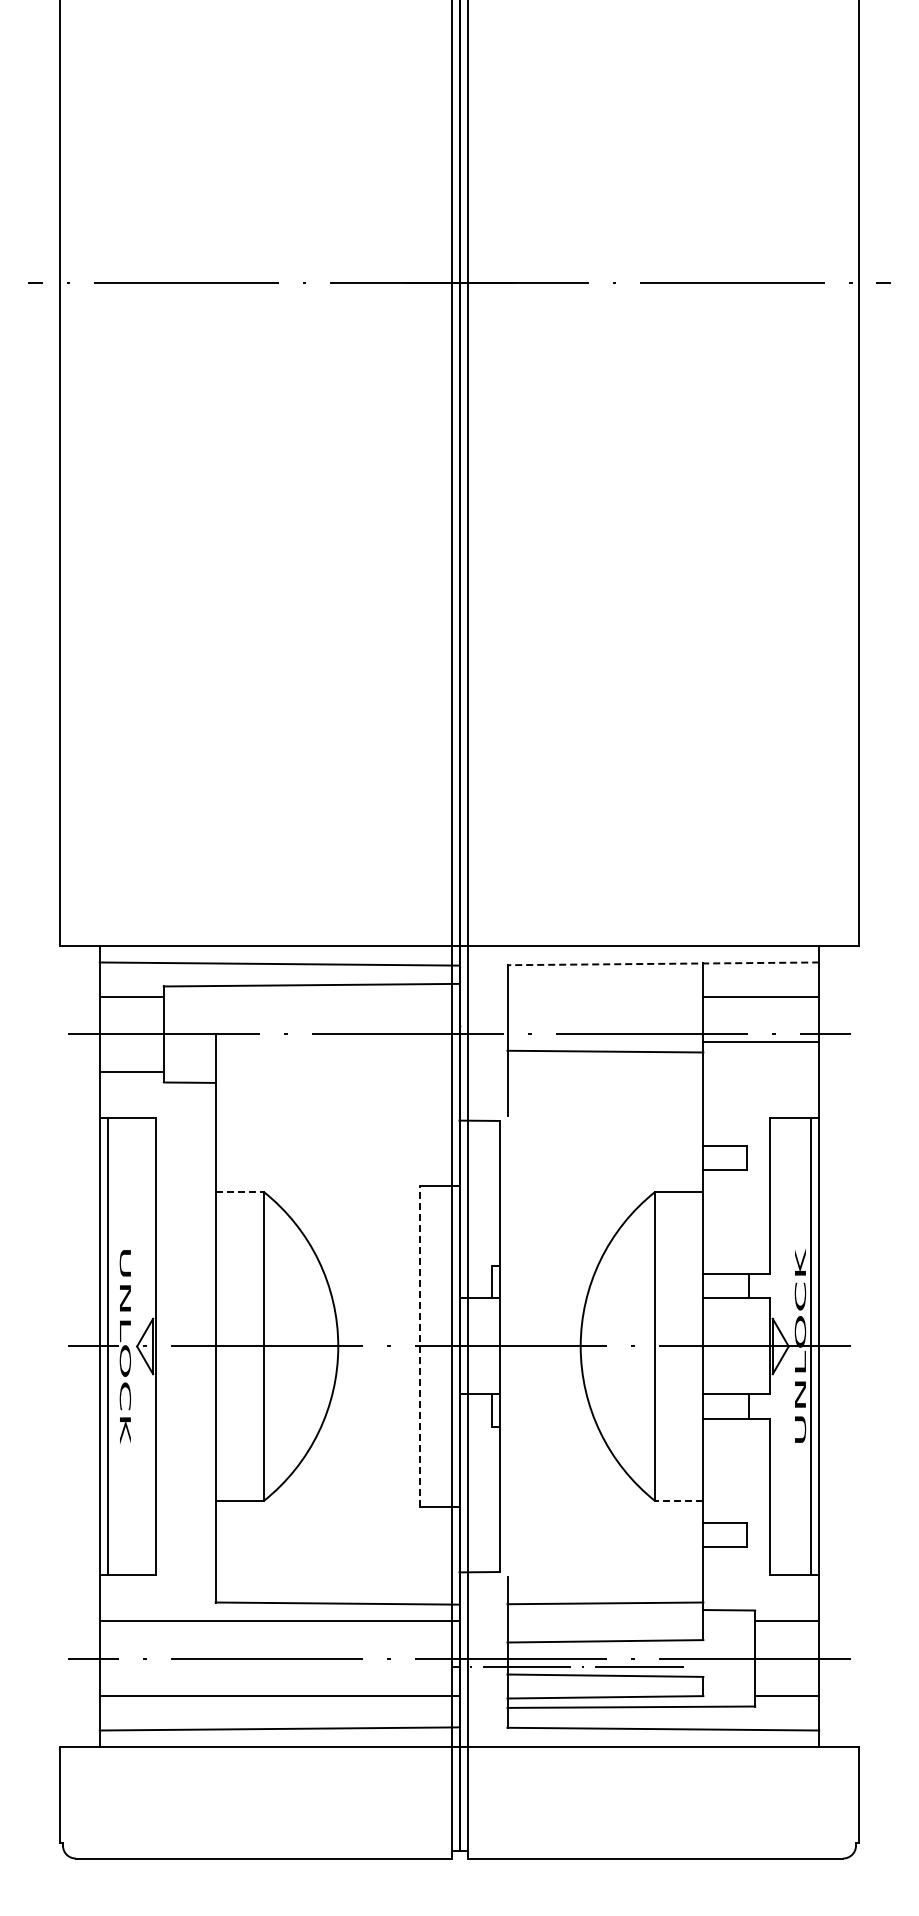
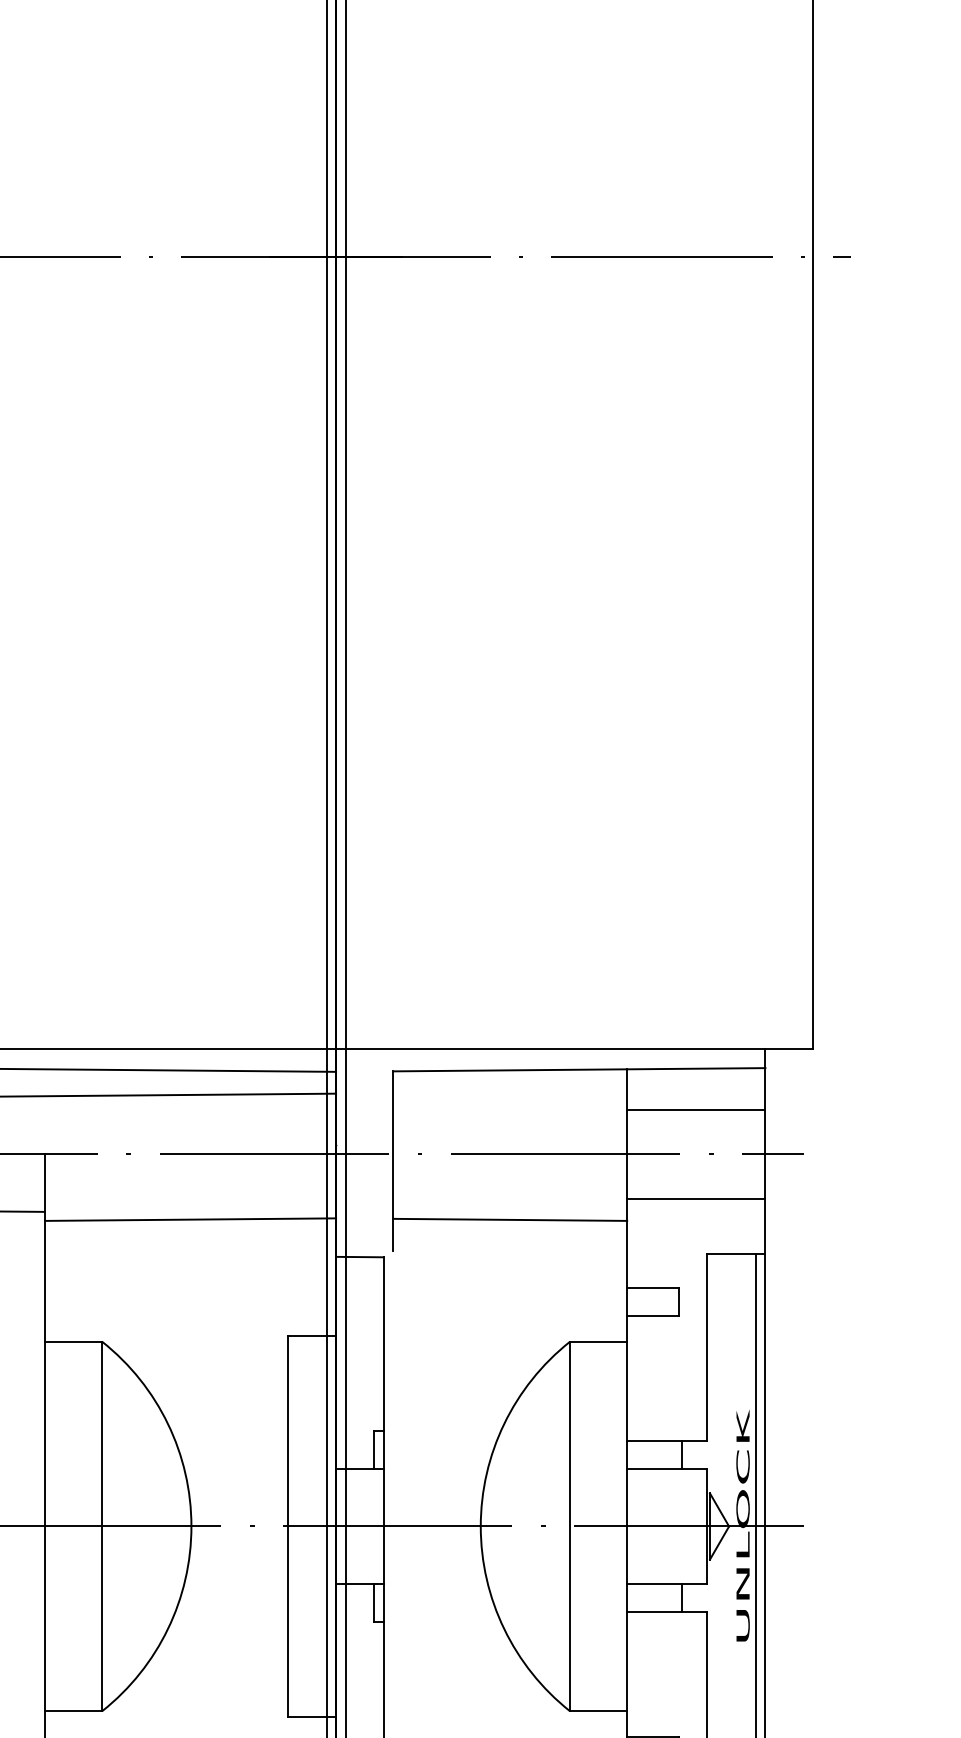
line: (663, 963) -> (579, 1069), dashed -> solid
line: (761, 1041) -> (696, 1198), moved
line: (605, 1051) -> (510, 1219), moved
line: (337, 1089) -> (190, 1219), added
line: (240, 1191) -> (74, 1341), dashed -> solid
line: (419, 1346) -> (288, 1526), dashed -> solid
line: (678, 1501) -> (597, 1711), dashed -> solid

